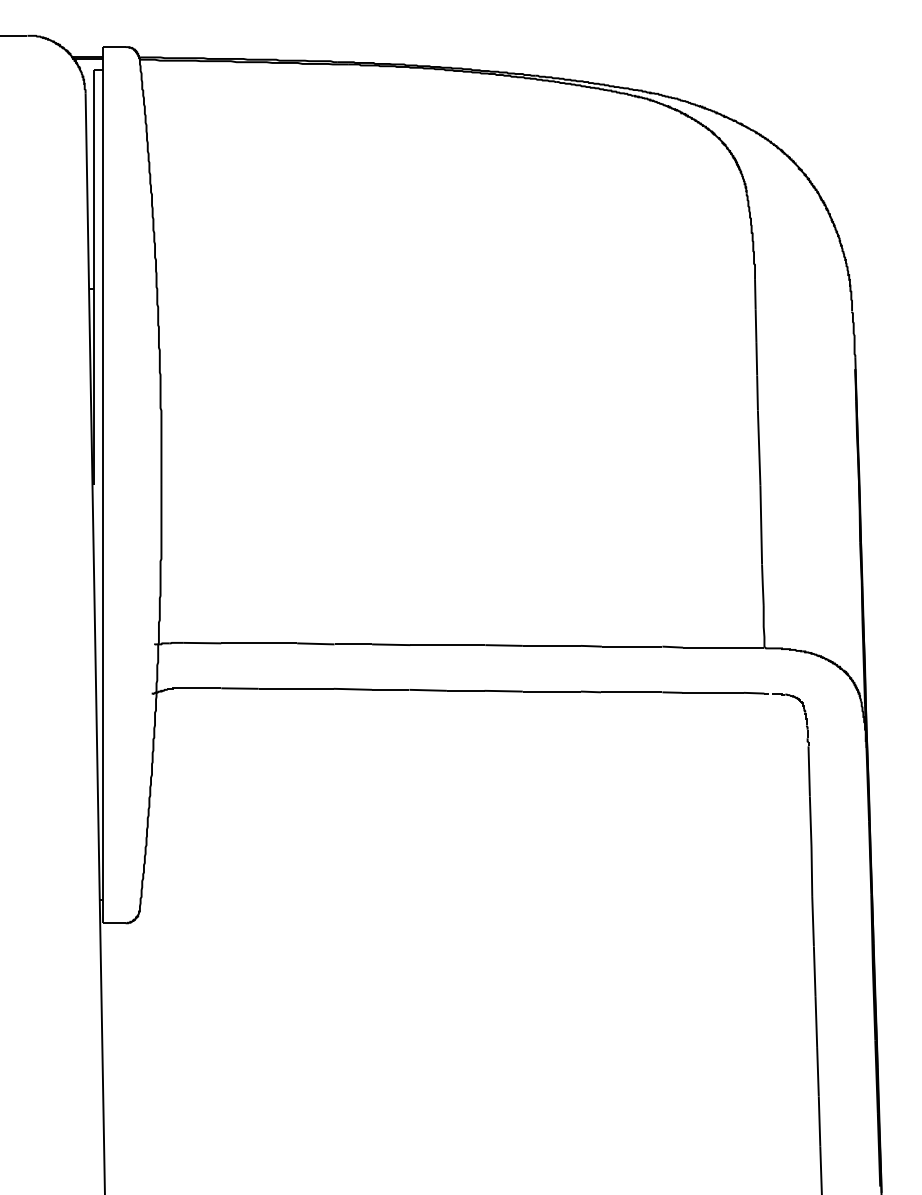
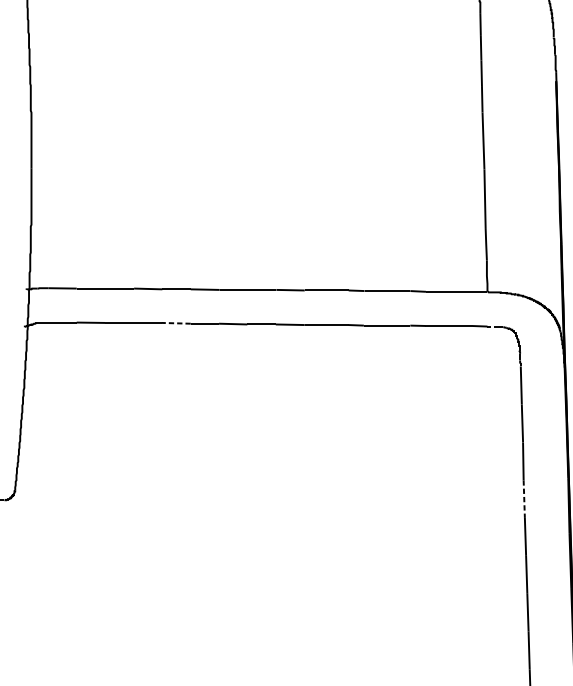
line: (352, 689) -> (175, 323), solid -> dashed
line: (813, 921) -> (524, 498), solid -> dashed

